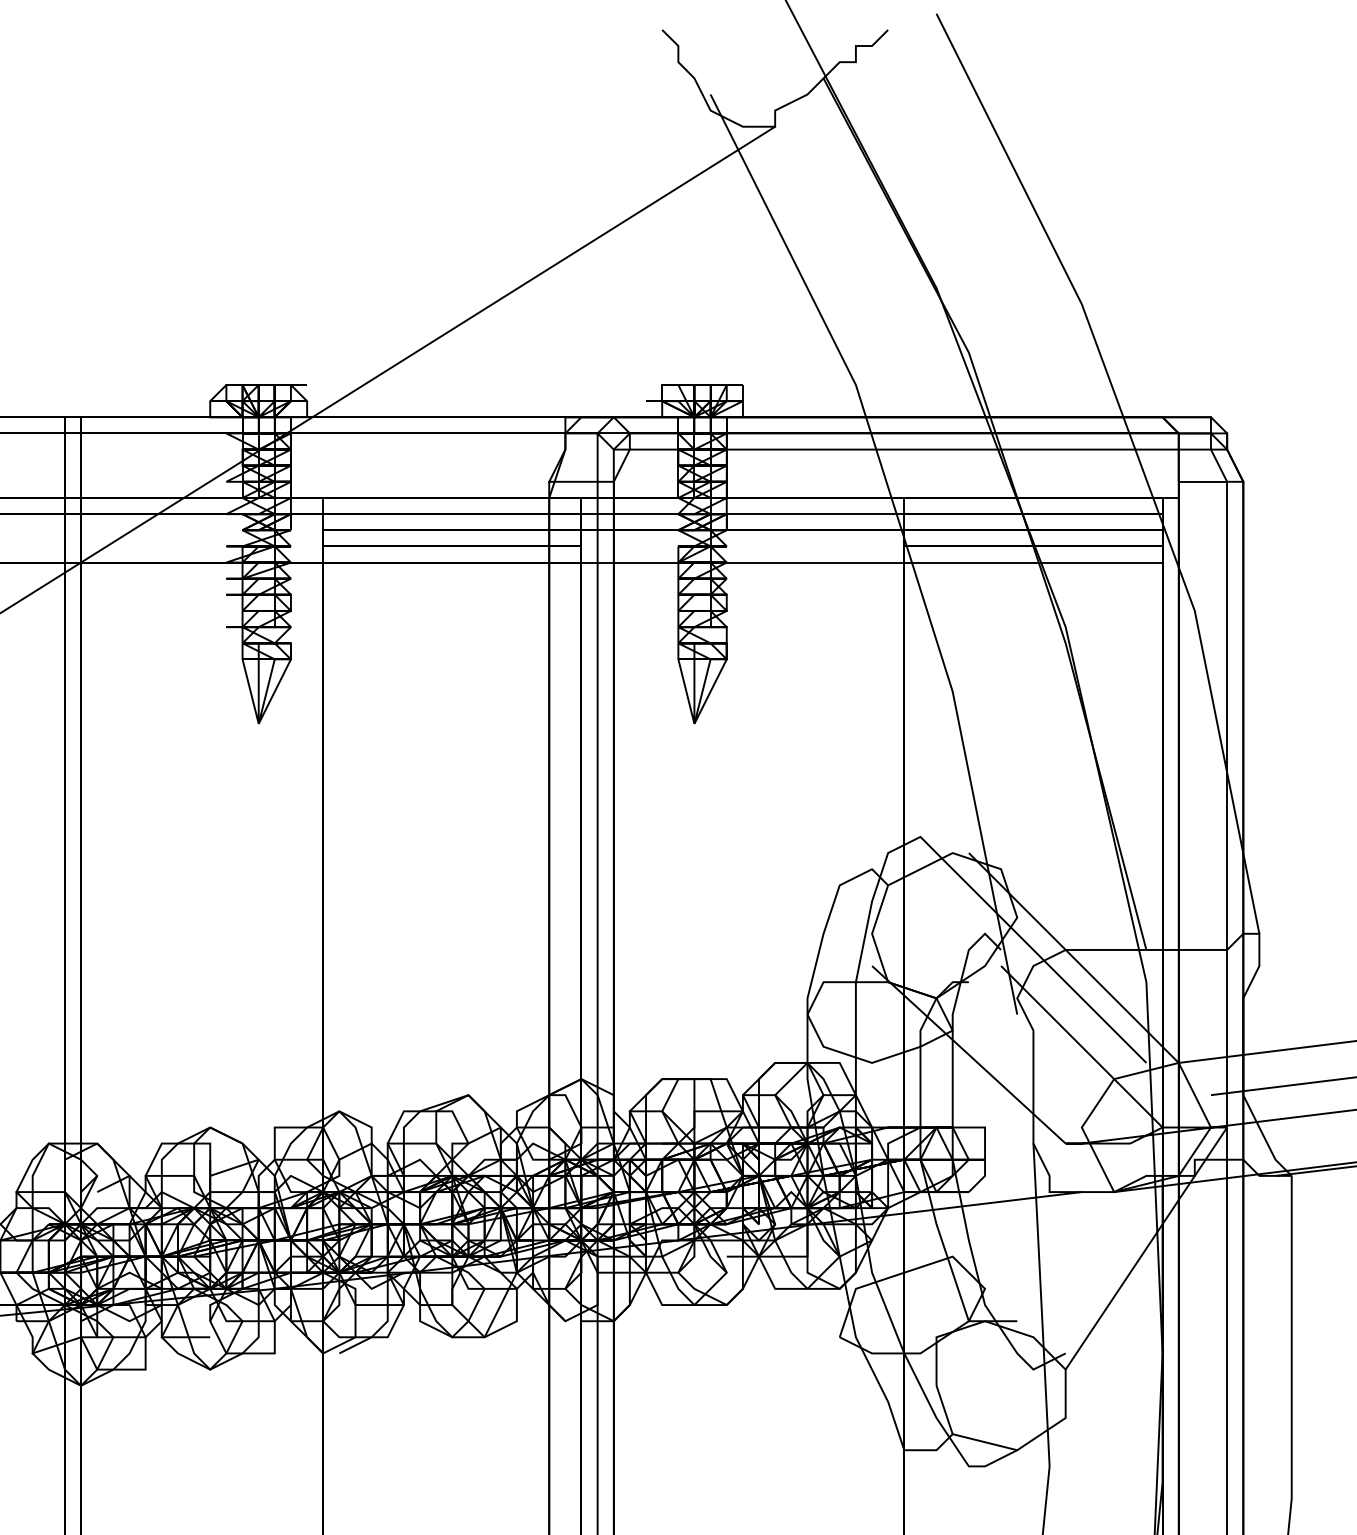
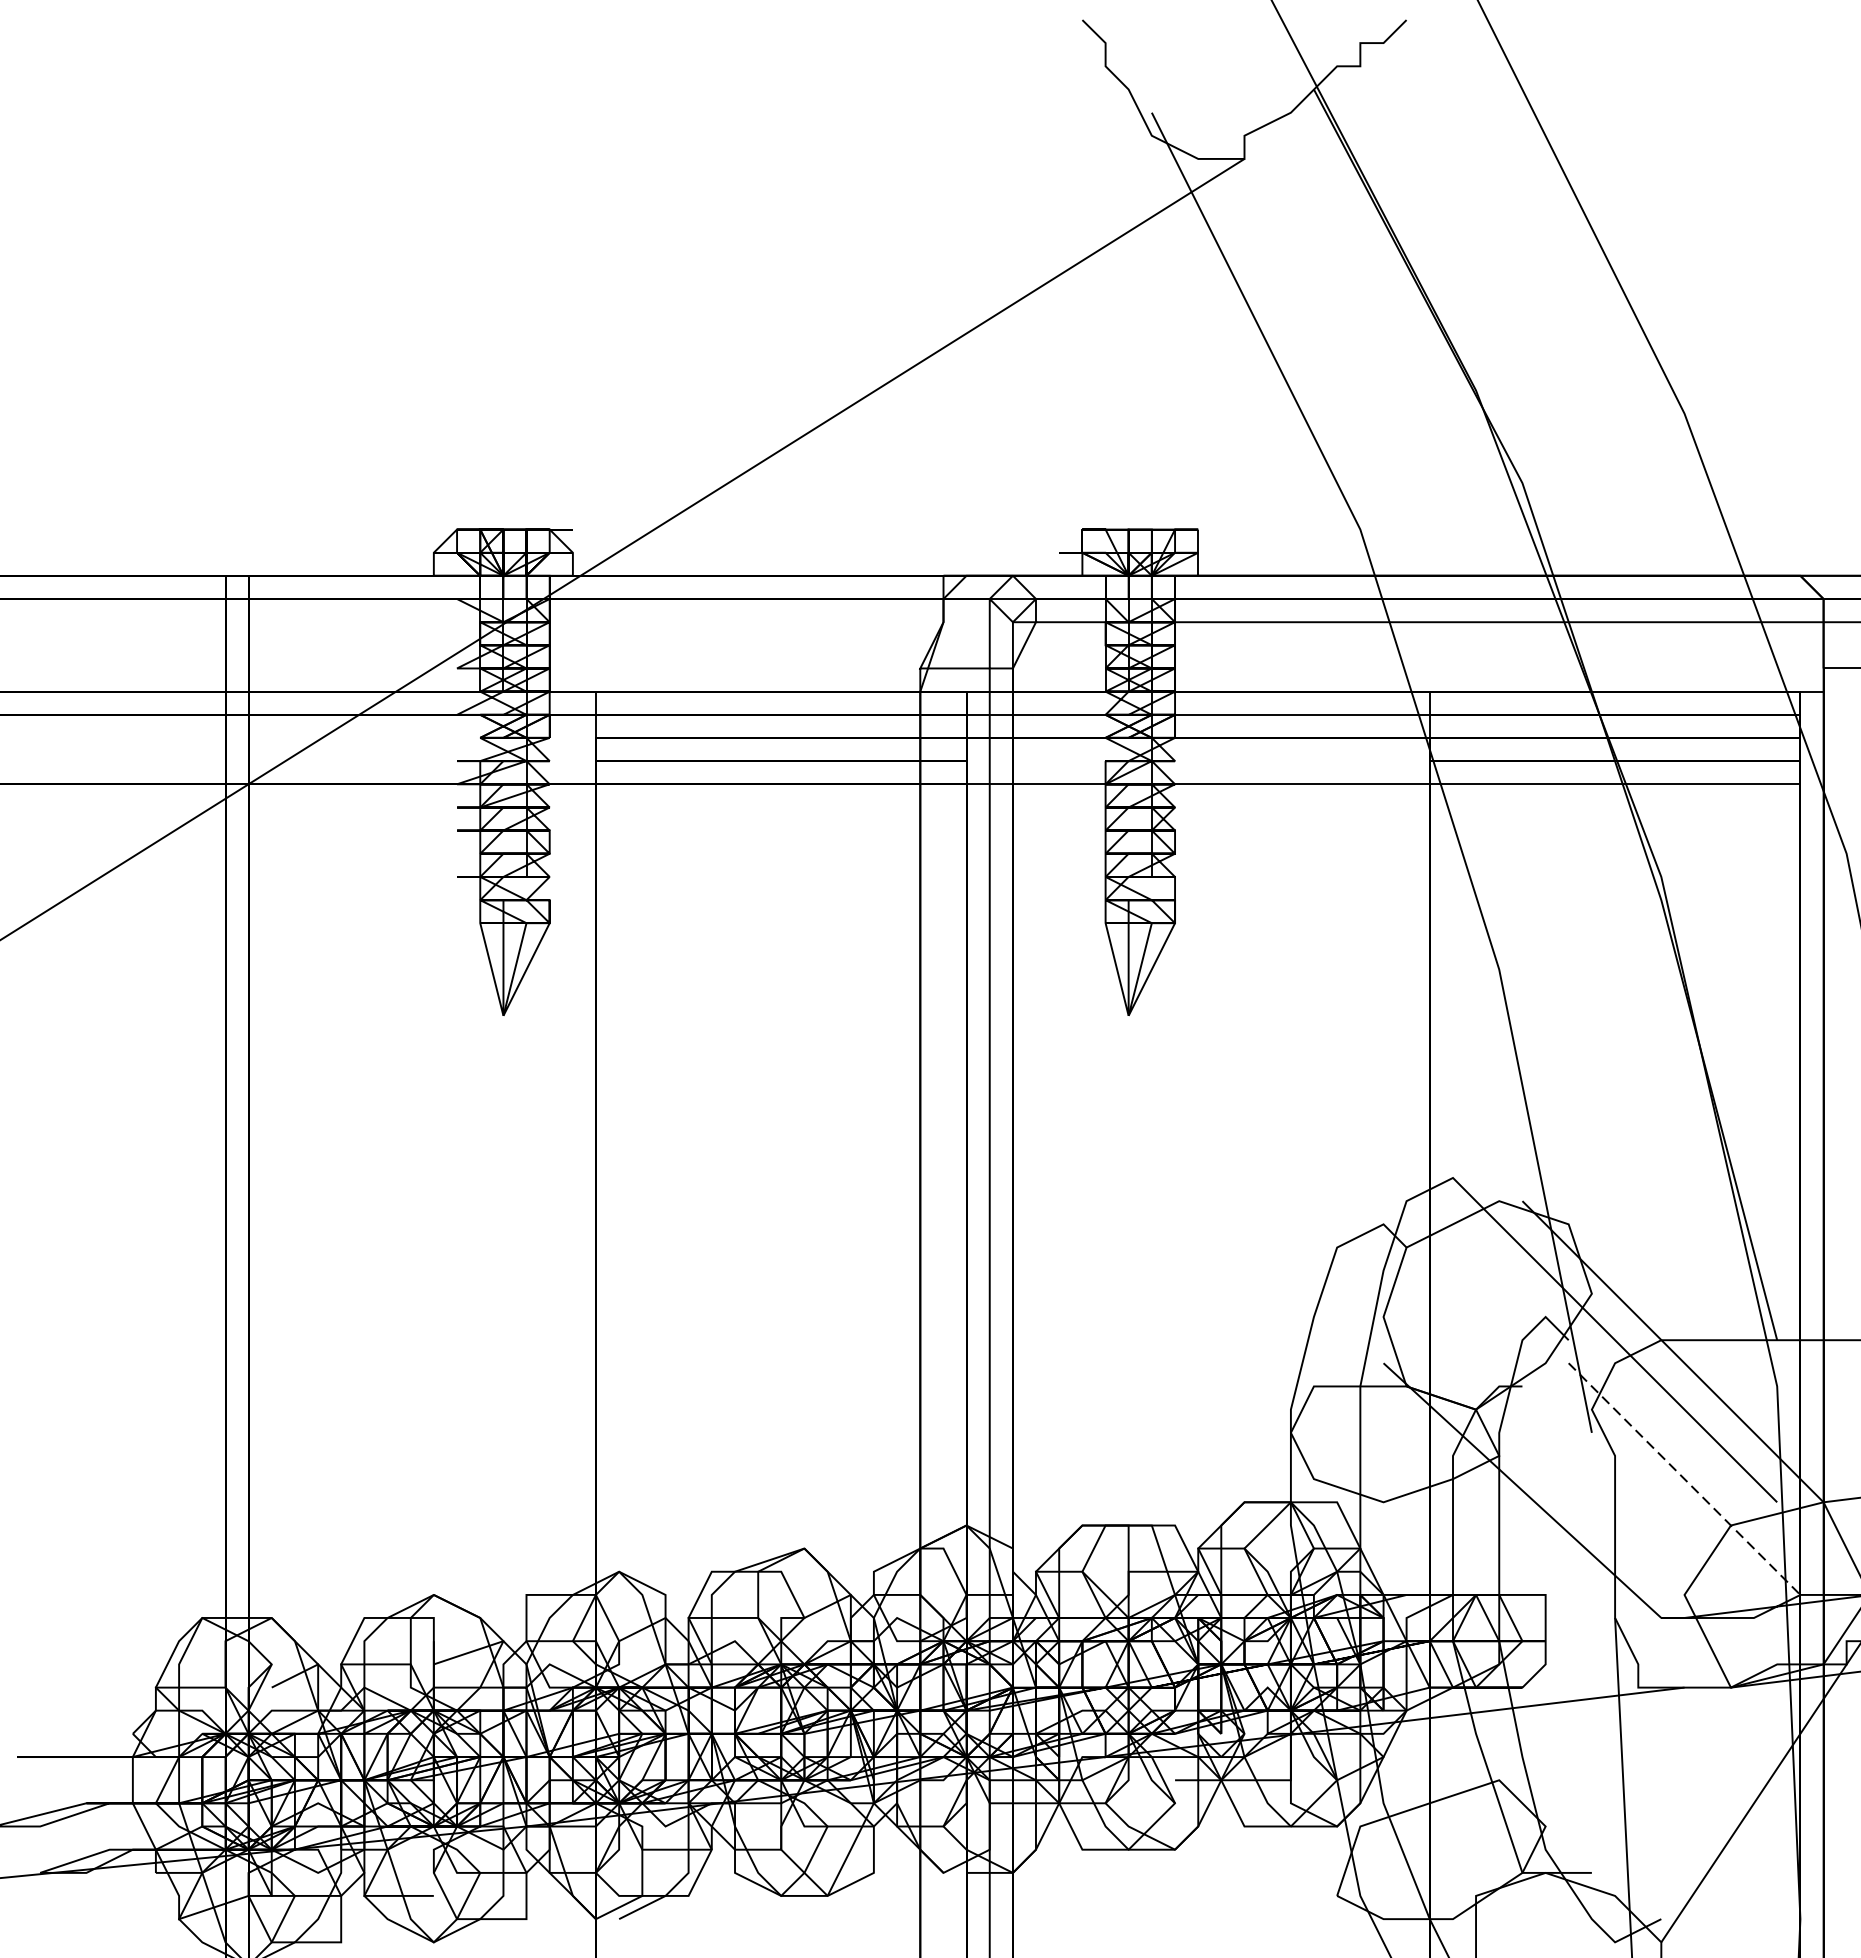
line: (1082, 1047) -> (1685, 1480), solid -> dashed

